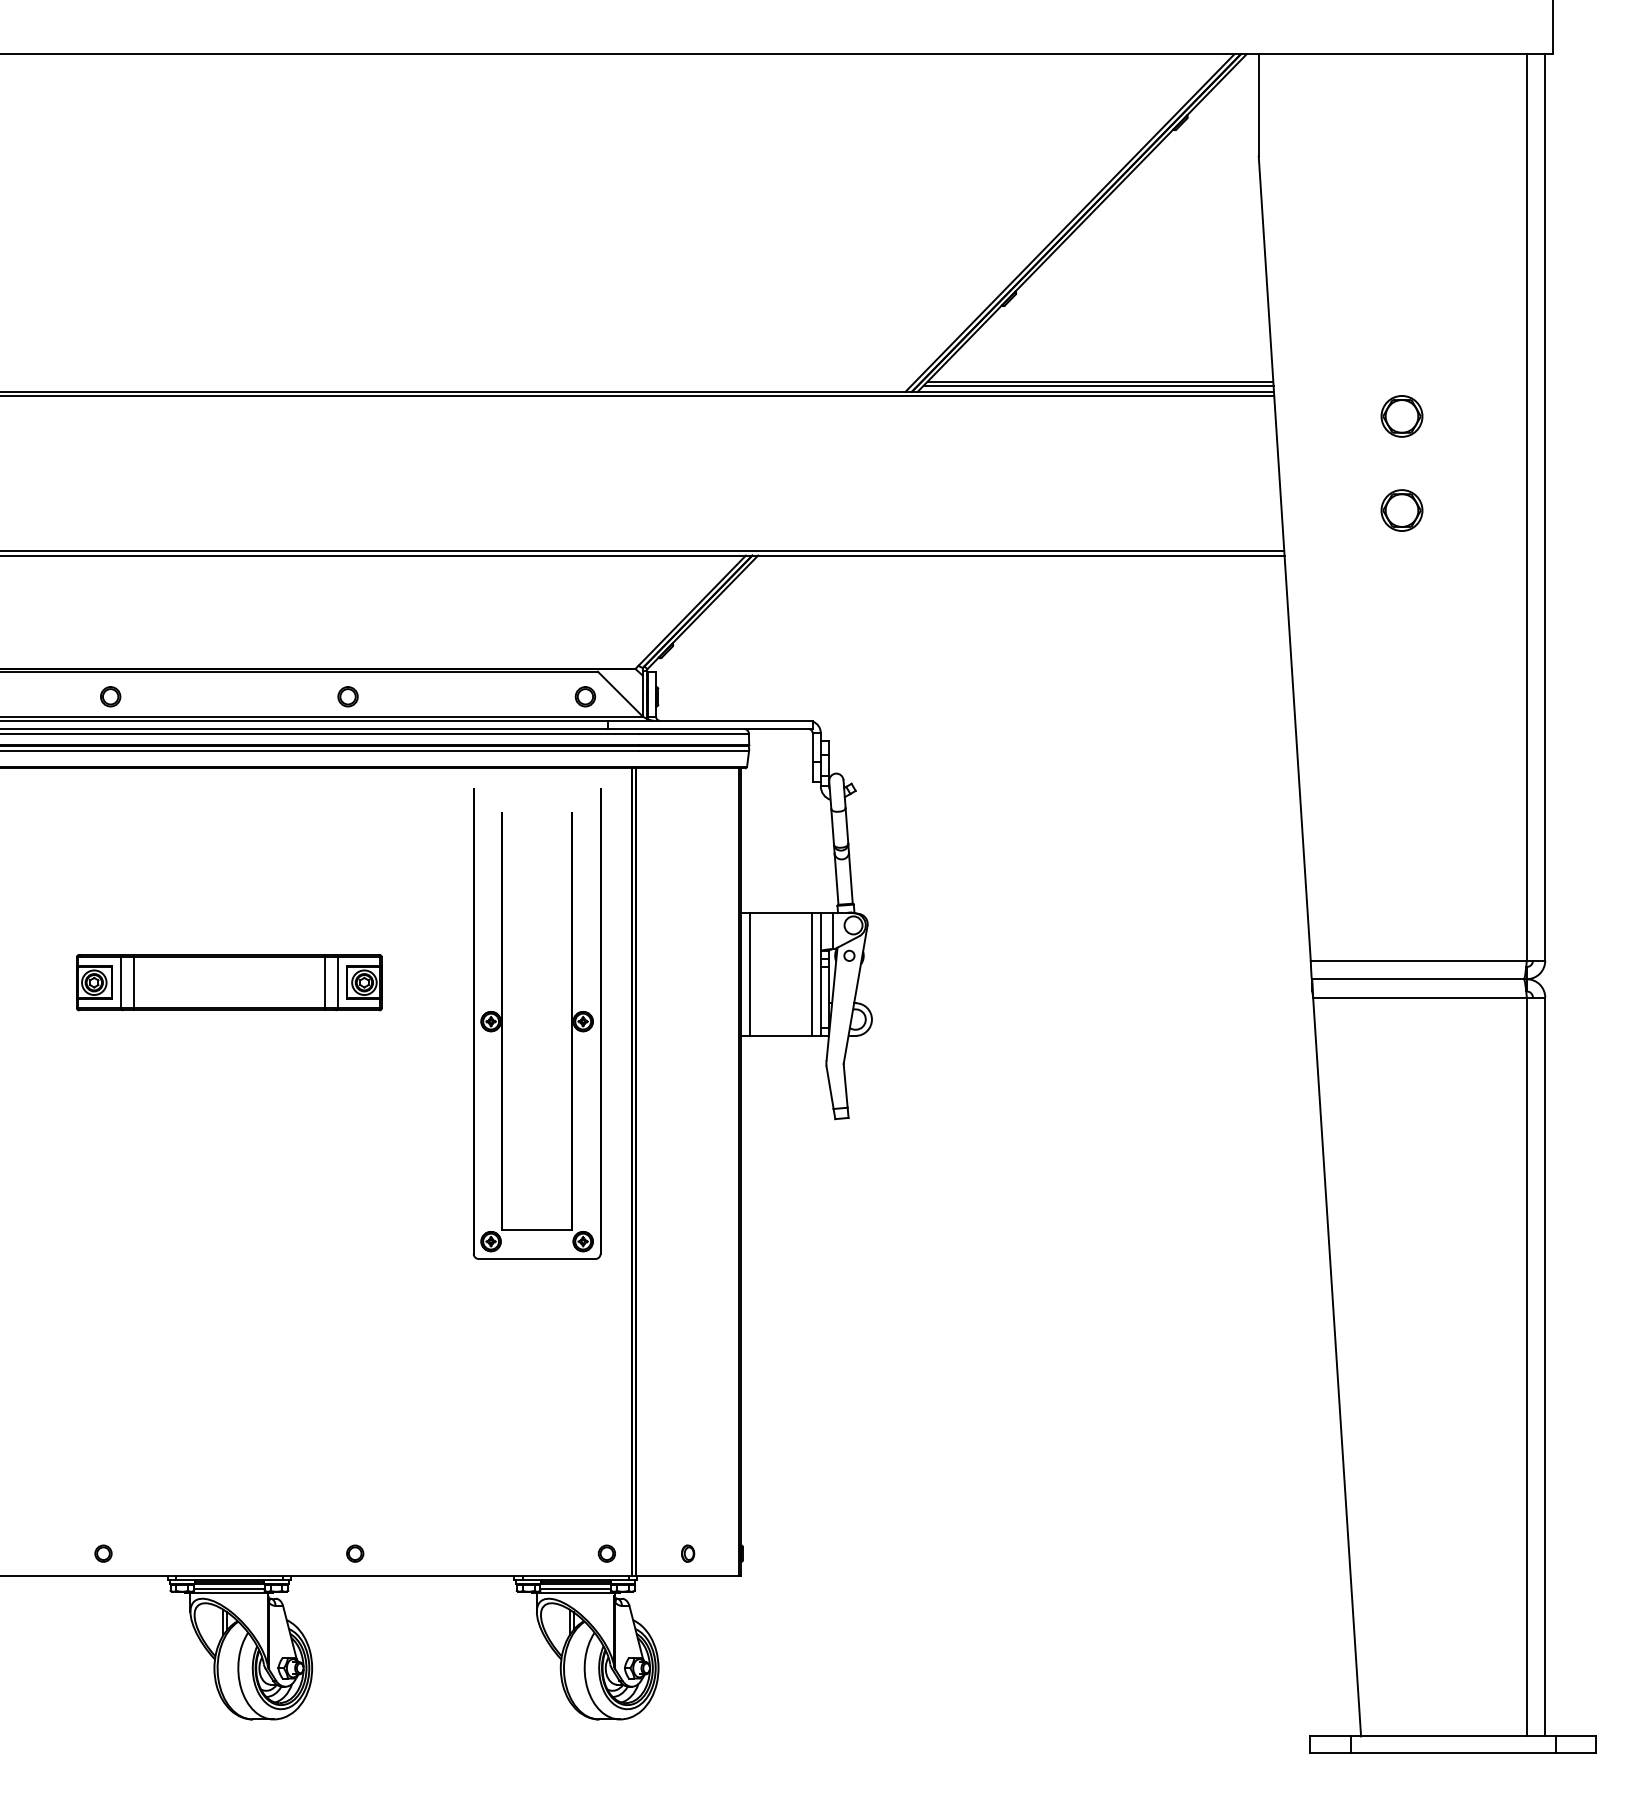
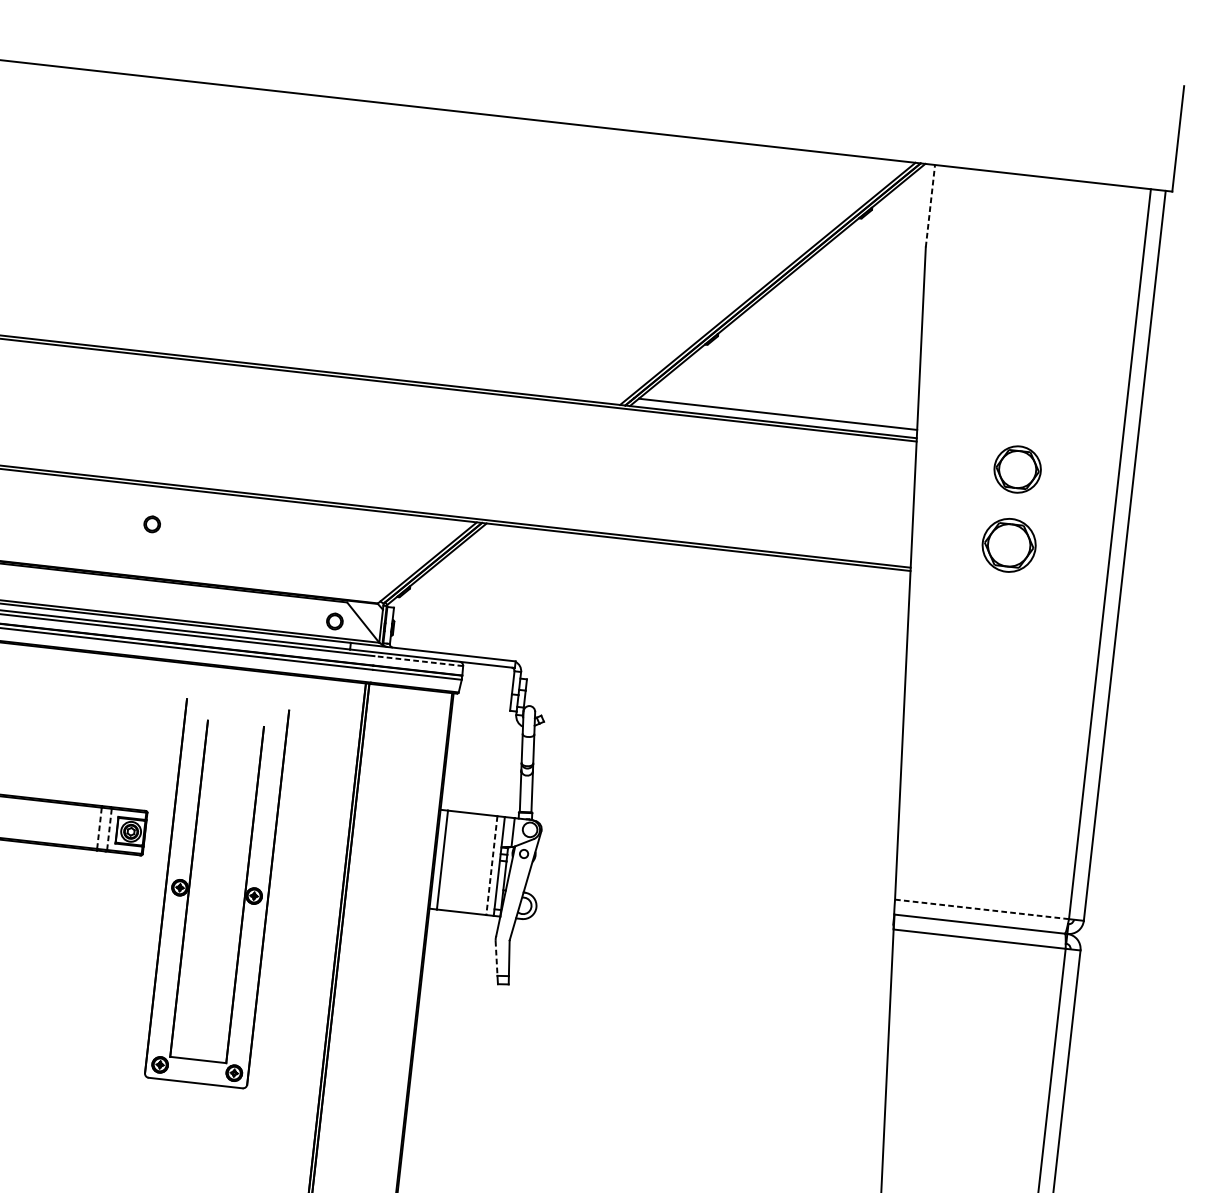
line: (1258, 104) -> (930, 205), solid -> dashed
line: (1098, 385) -> (776, 417), removed
part: (1401, 416) -> (1017, 469), size x1.4
part: (1401, 510) -> (1008, 545), size x1.6
part: (347, 696) -> (151, 524), moved
line: (693, 733) -> (418, 660), solid -> dashed
line: (1419, 960) -> (982, 909), solid -> dashed
line: (811, 975) -> (491, 866), solid -> dashed
line: (325, 982) -> (99, 828), solid -> dashed
line: (337, 982) -> (109, 829), solid -> dashed
part: (502, 1023) -> (189, 890), moved
line: (830, 1087) -> (496, 958), solid -> dashed

